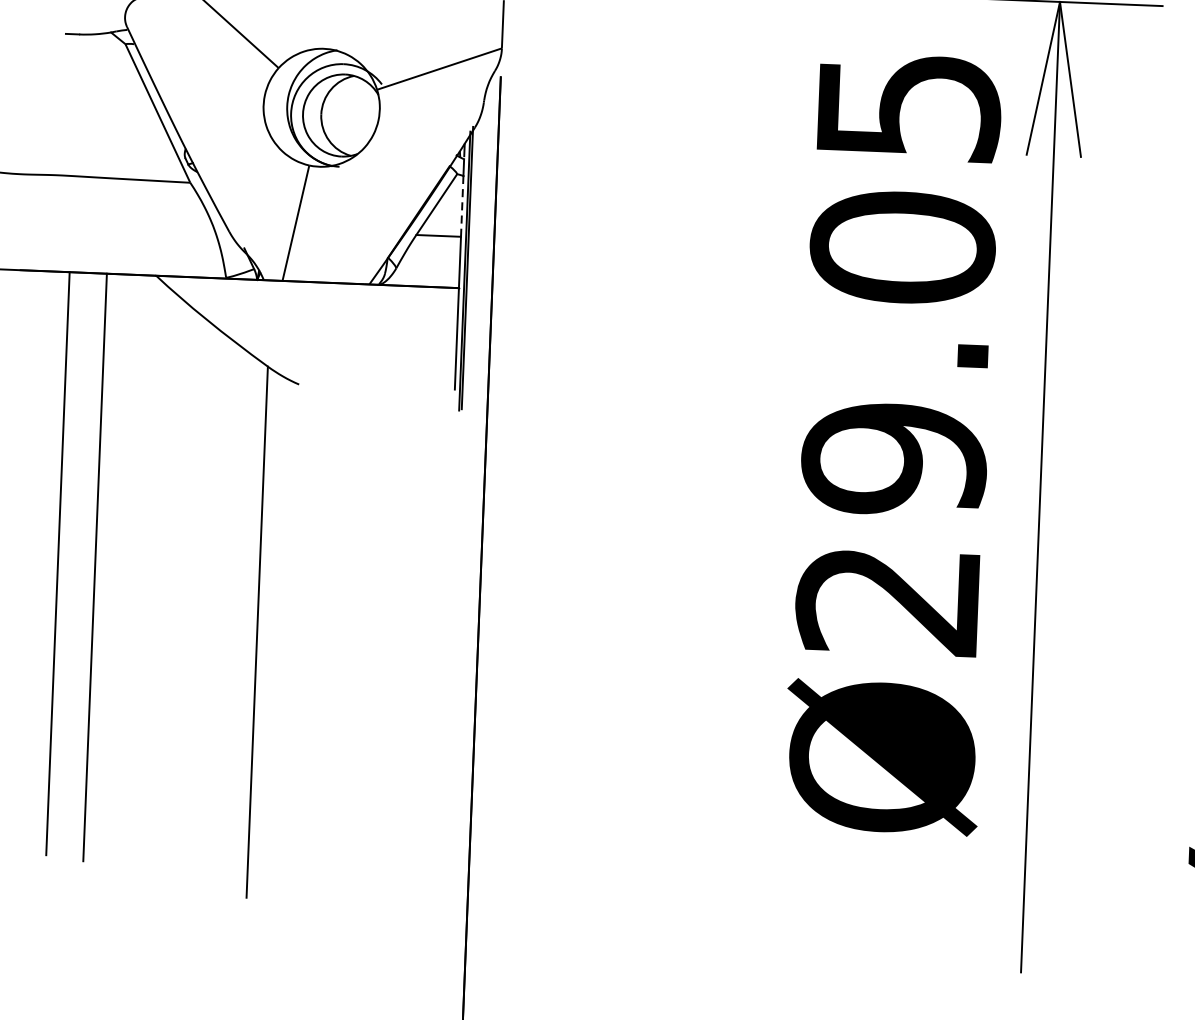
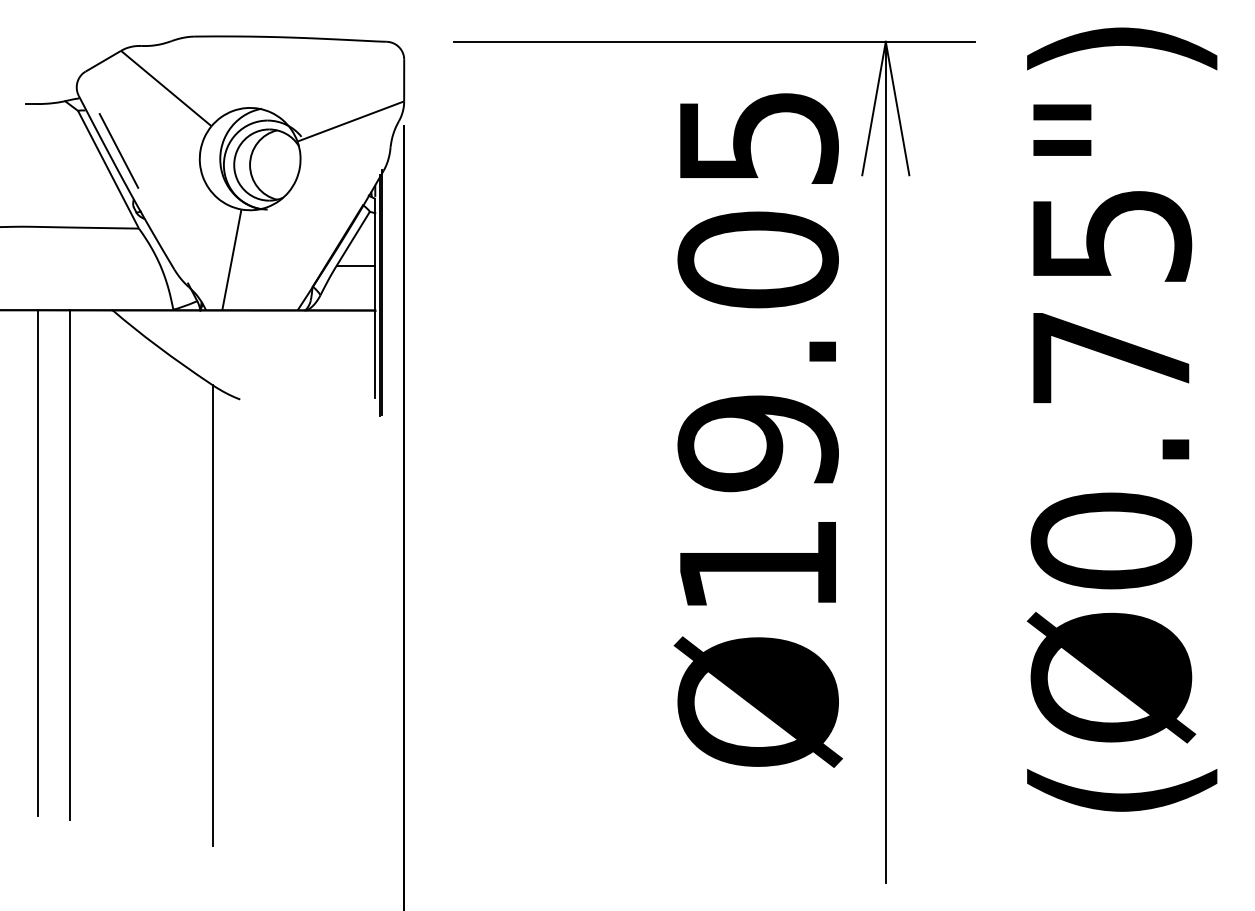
line: (170, 91) -> (118, 150), added
line: (462, 207) -> (375, 240), dashed -> solid
text: (886, 602) -> (756, 567), Ø29.05 -> Ø19.05

